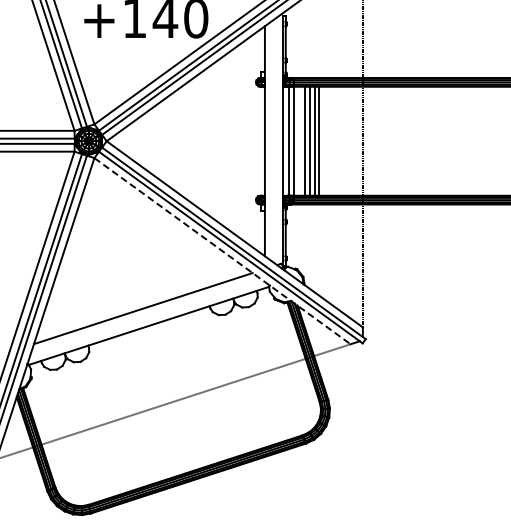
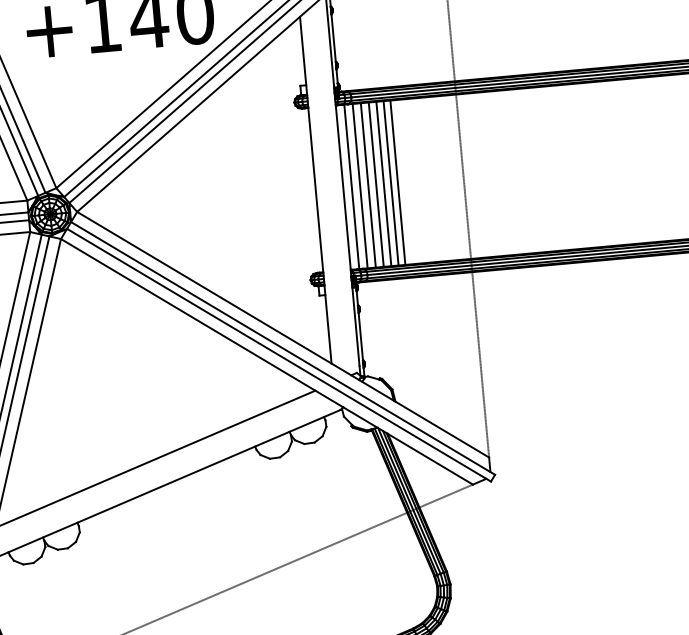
line: (299, 140) -> (367, 184), added
line: (222, 251) -> (266, 362), dashed -> solid

